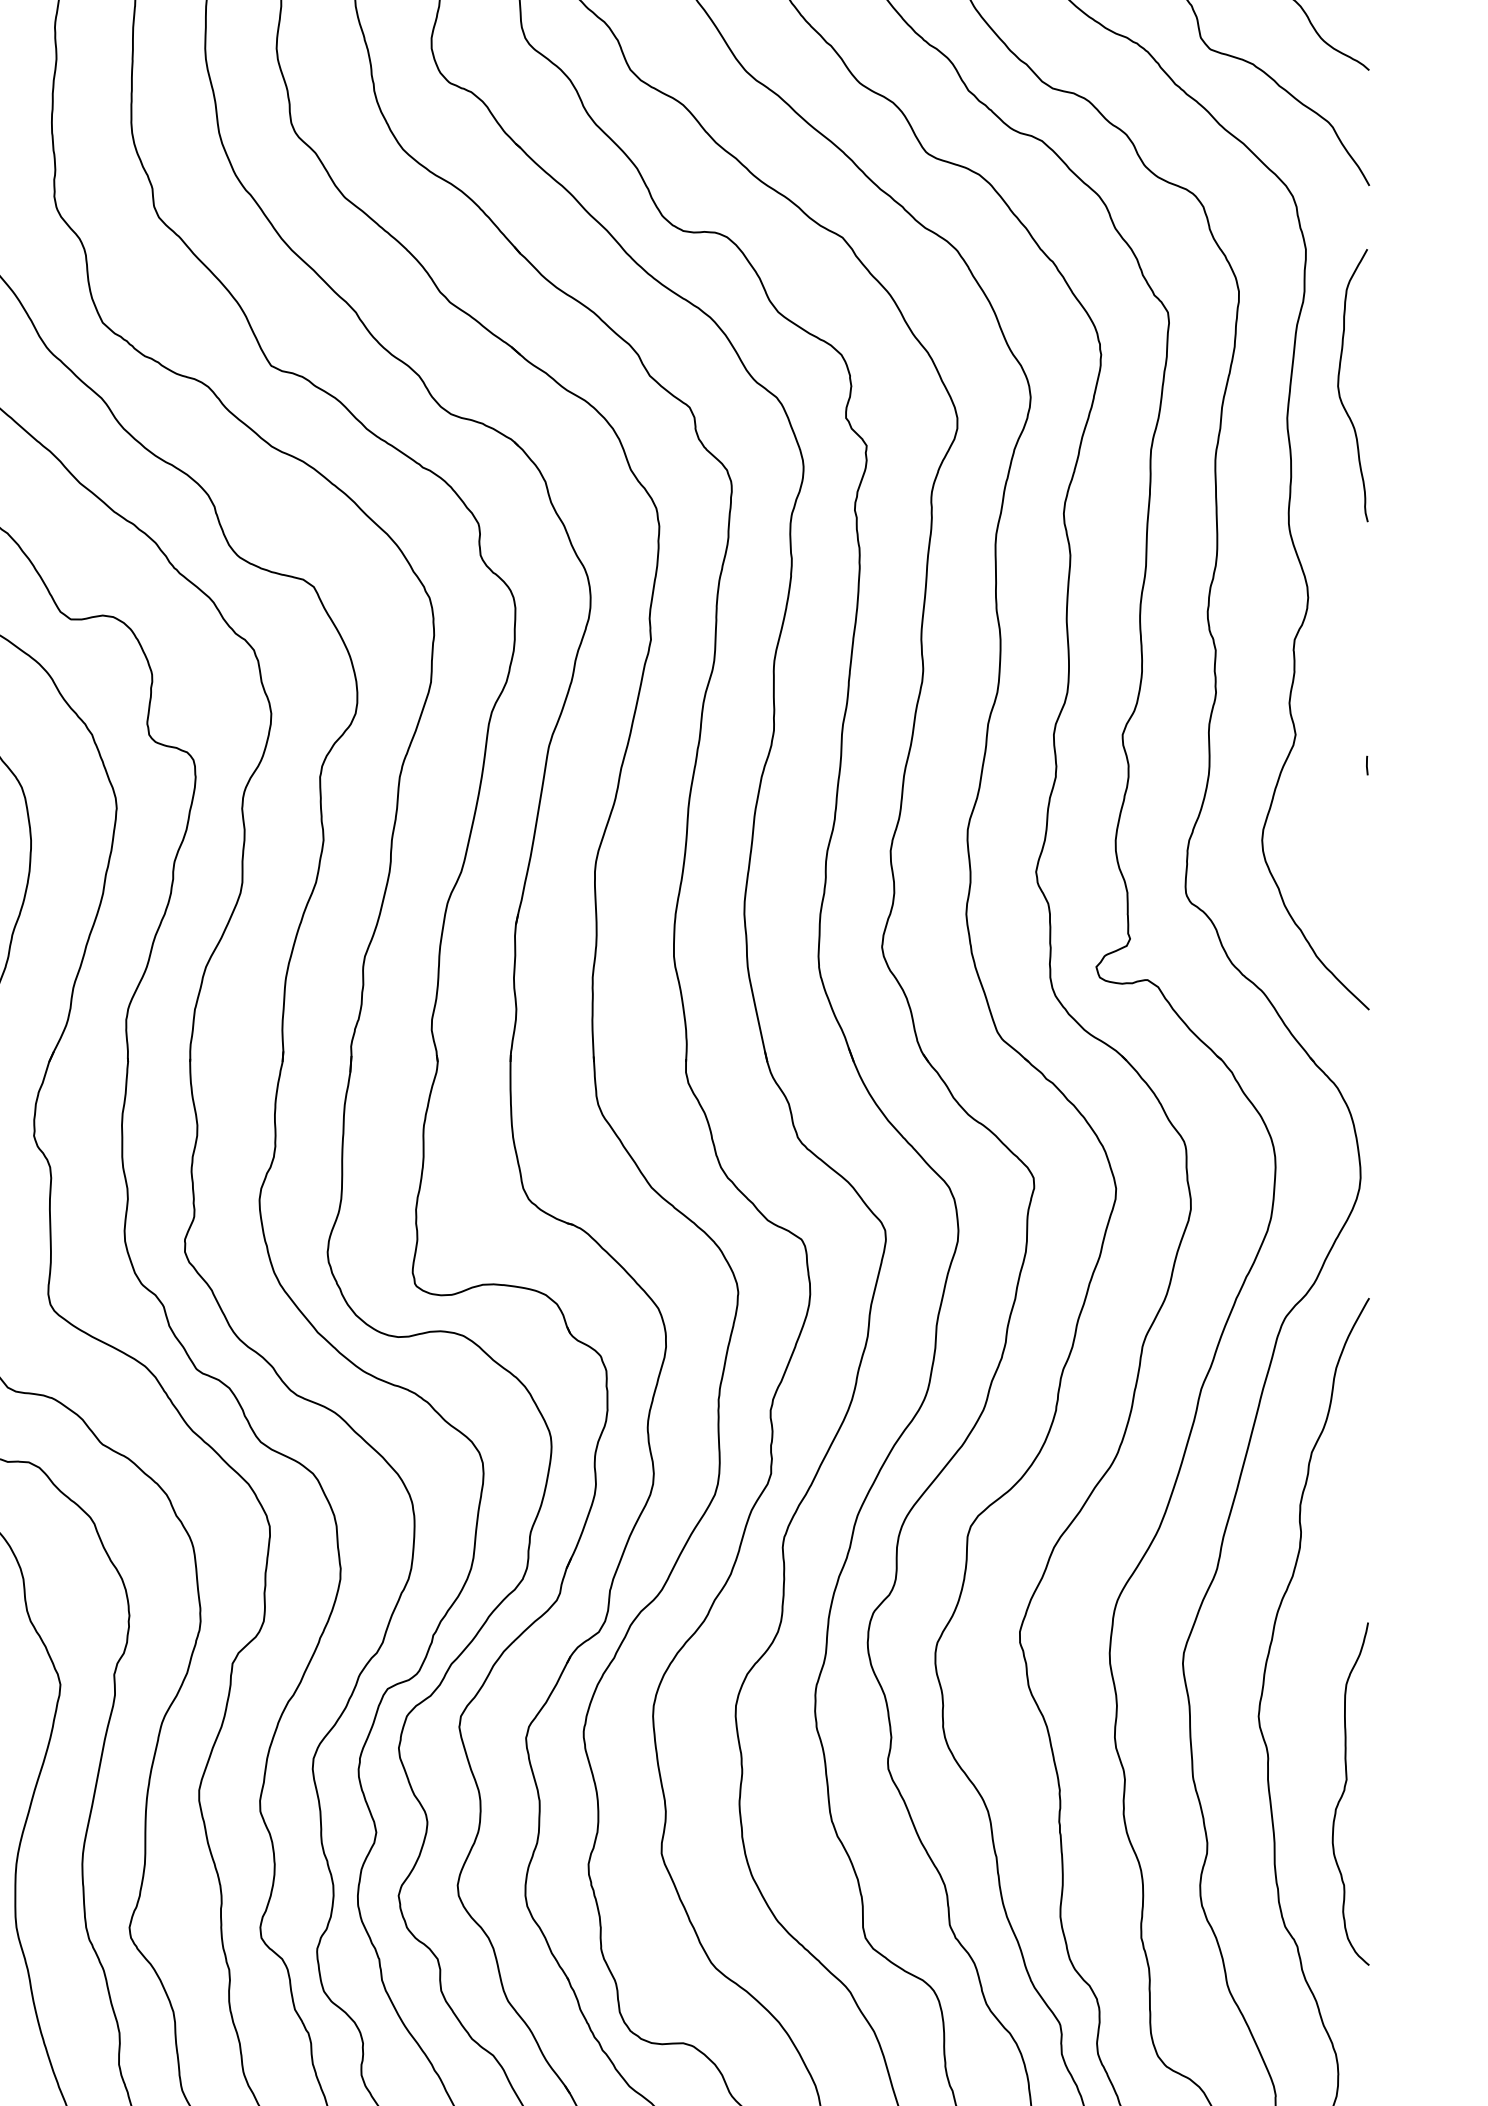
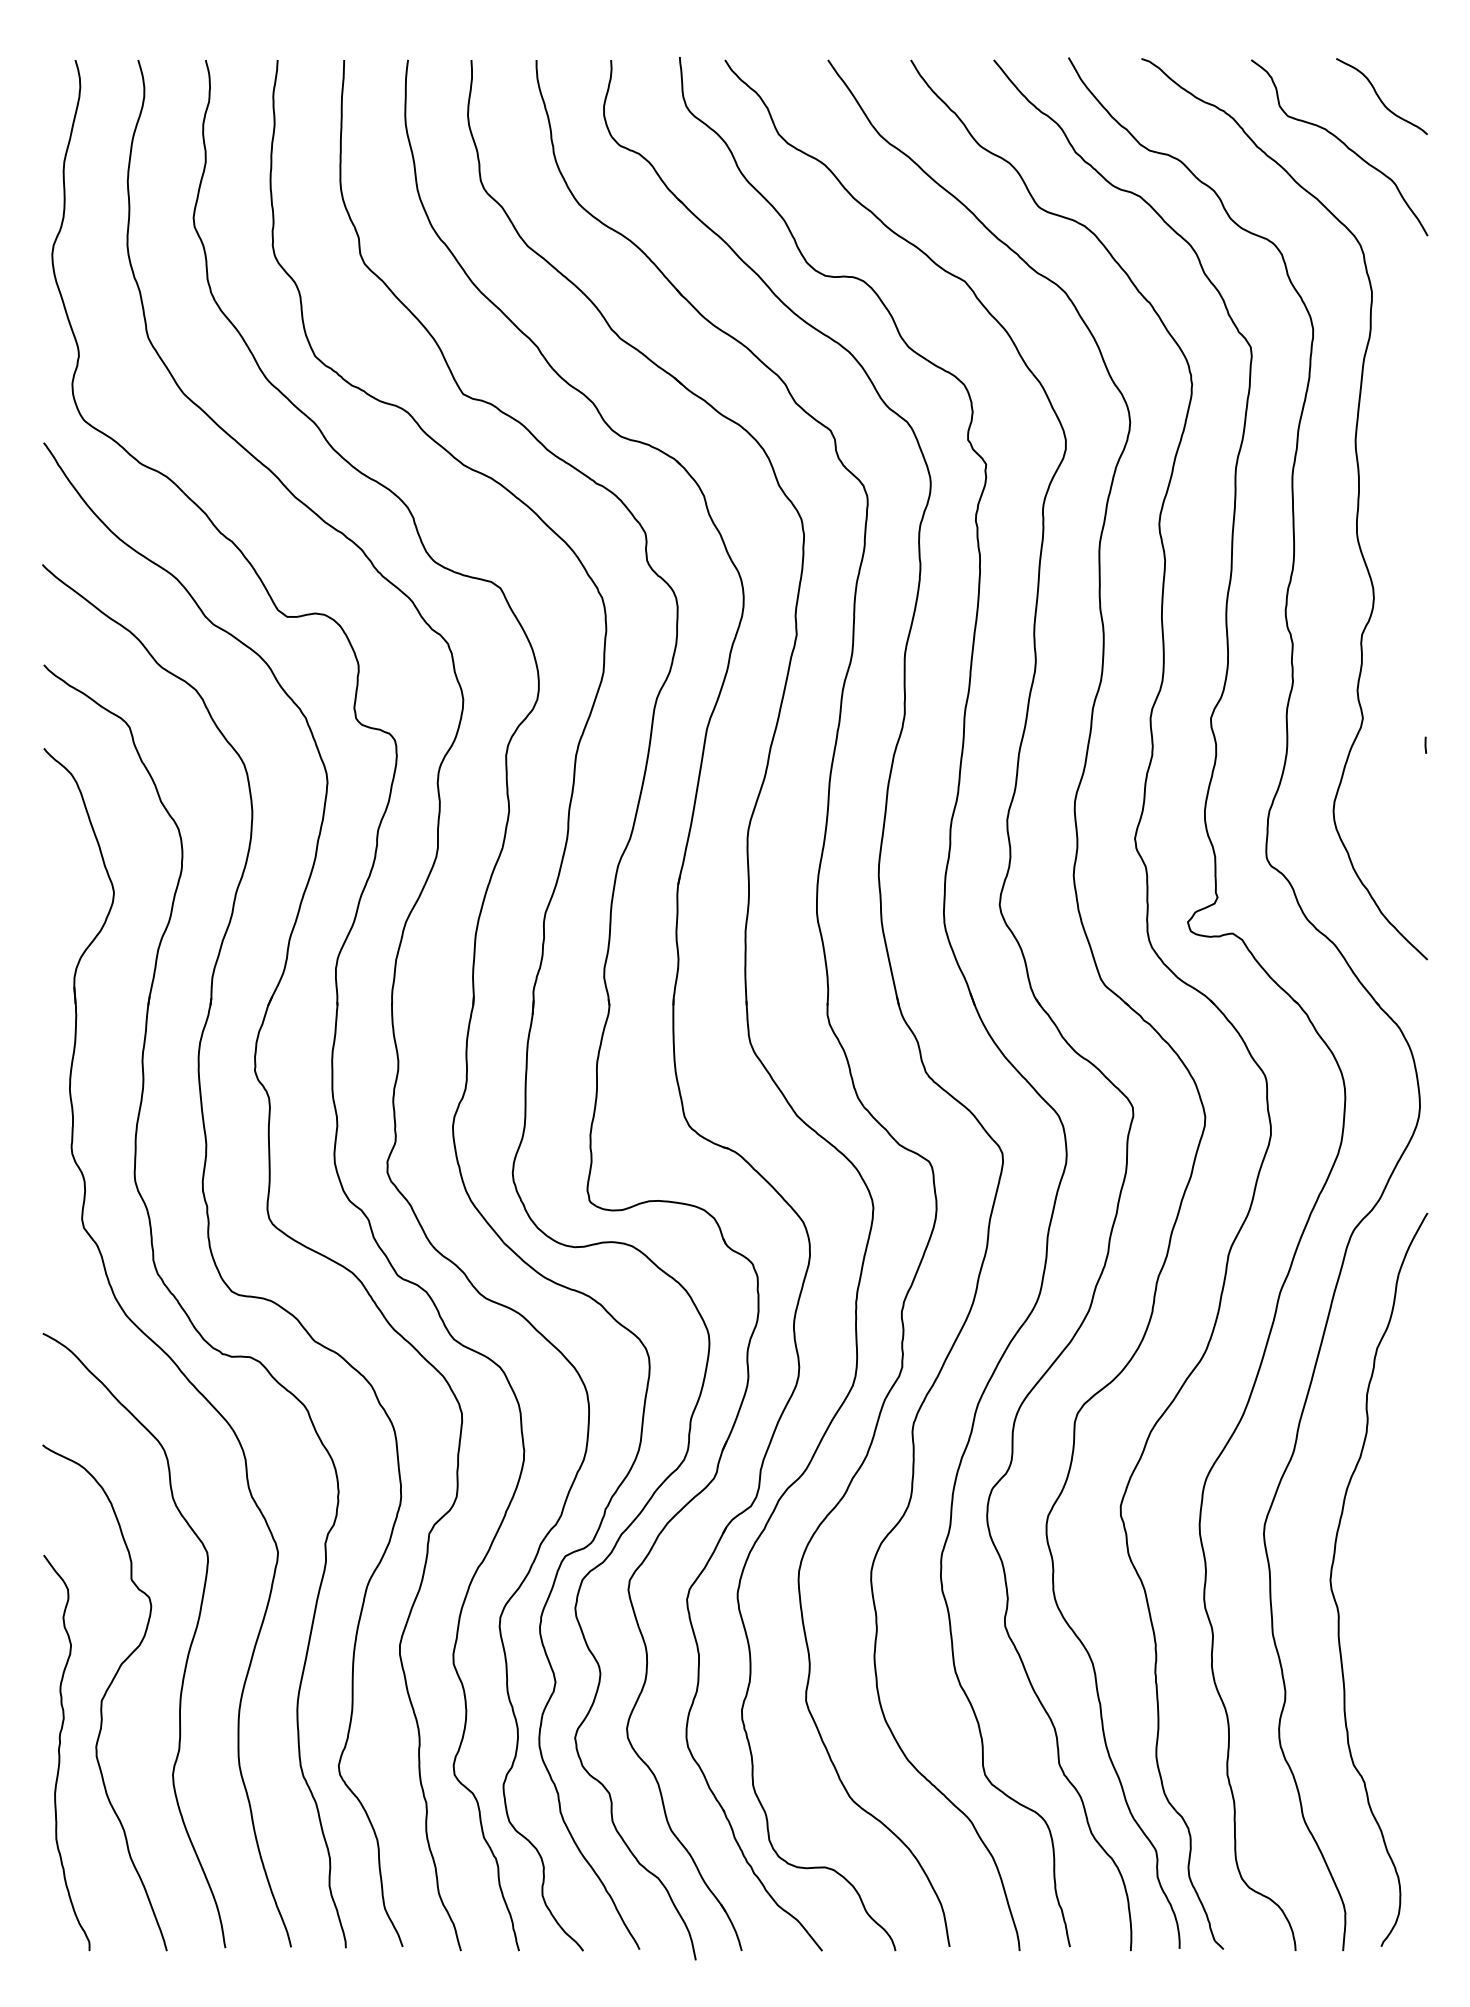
curve: (1339, 385) -> (1401, 411), removed
curve: (1345, 1791) -> (1406, 1646), removed

